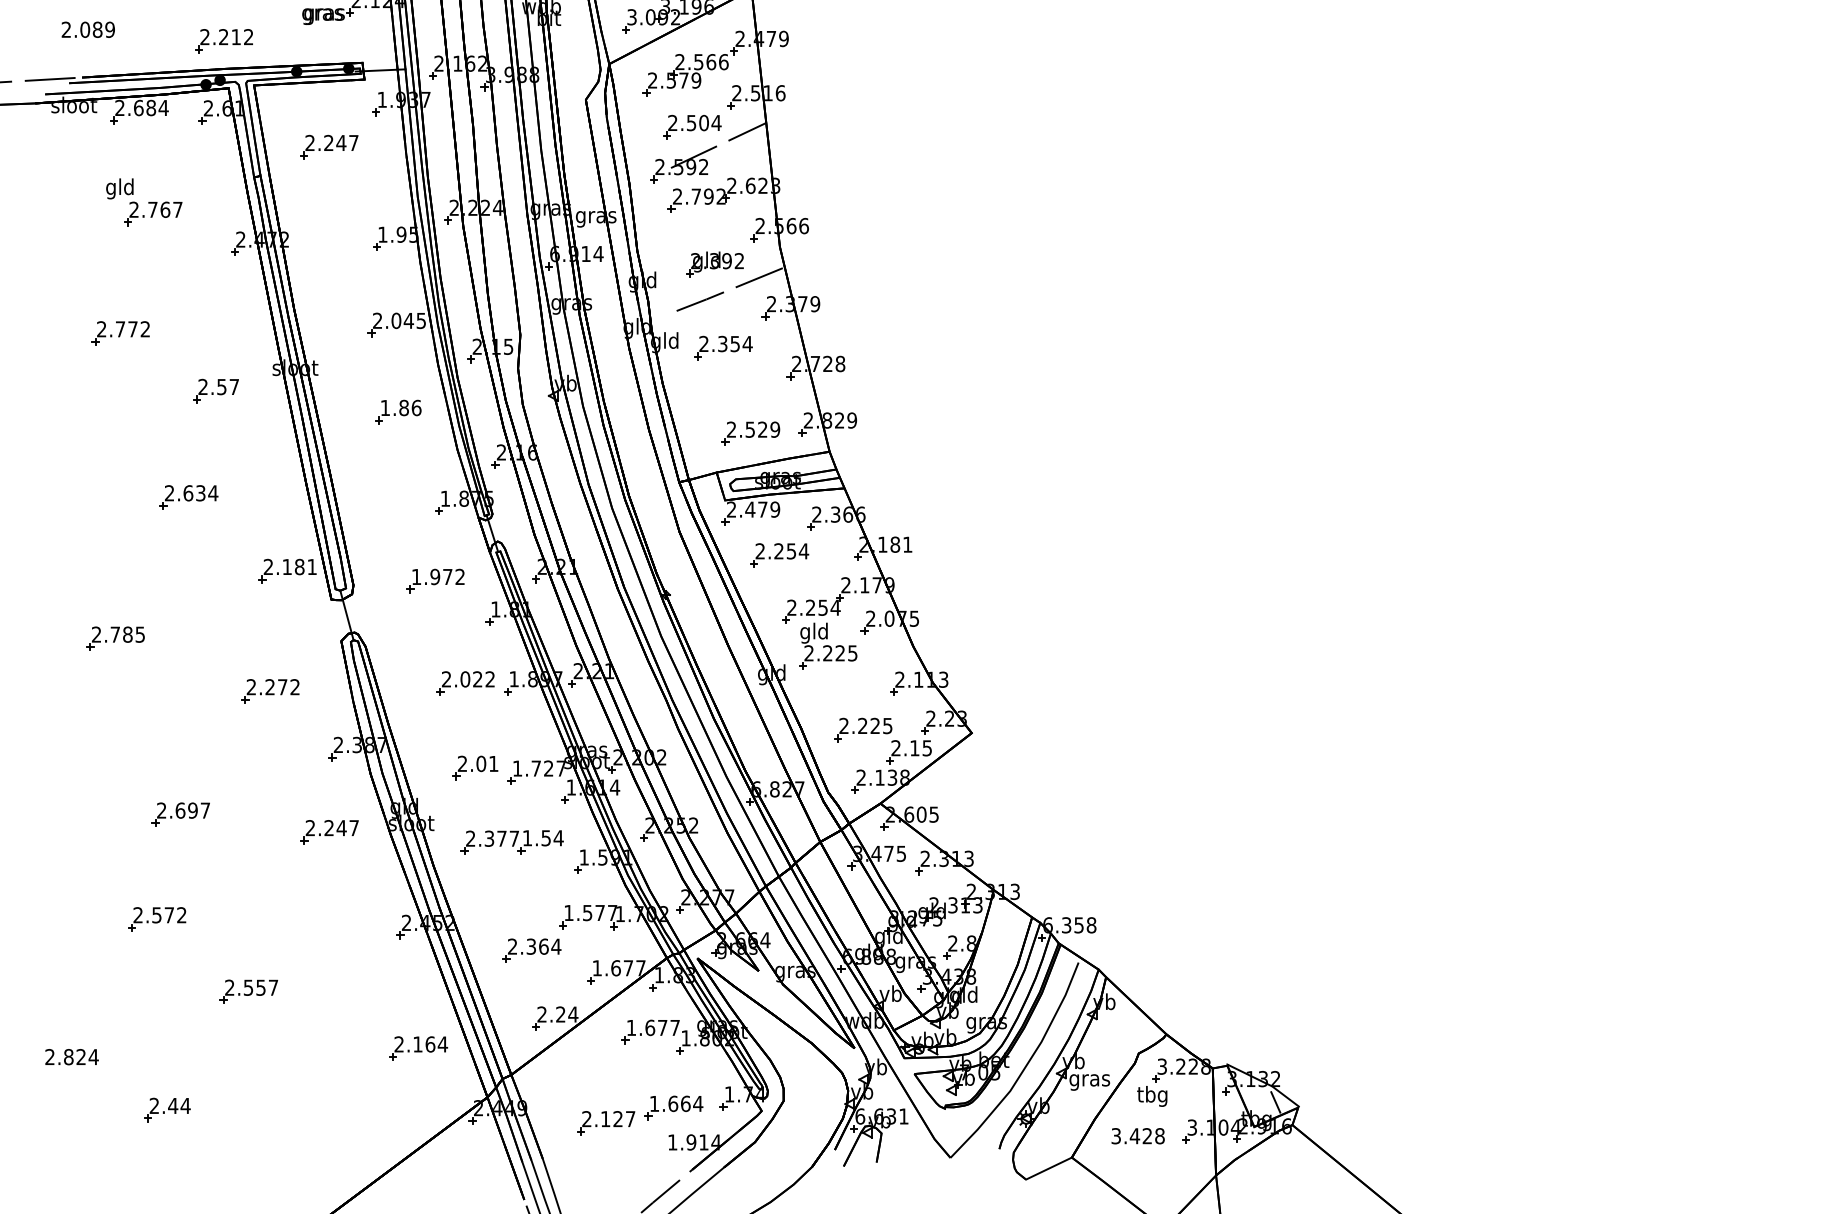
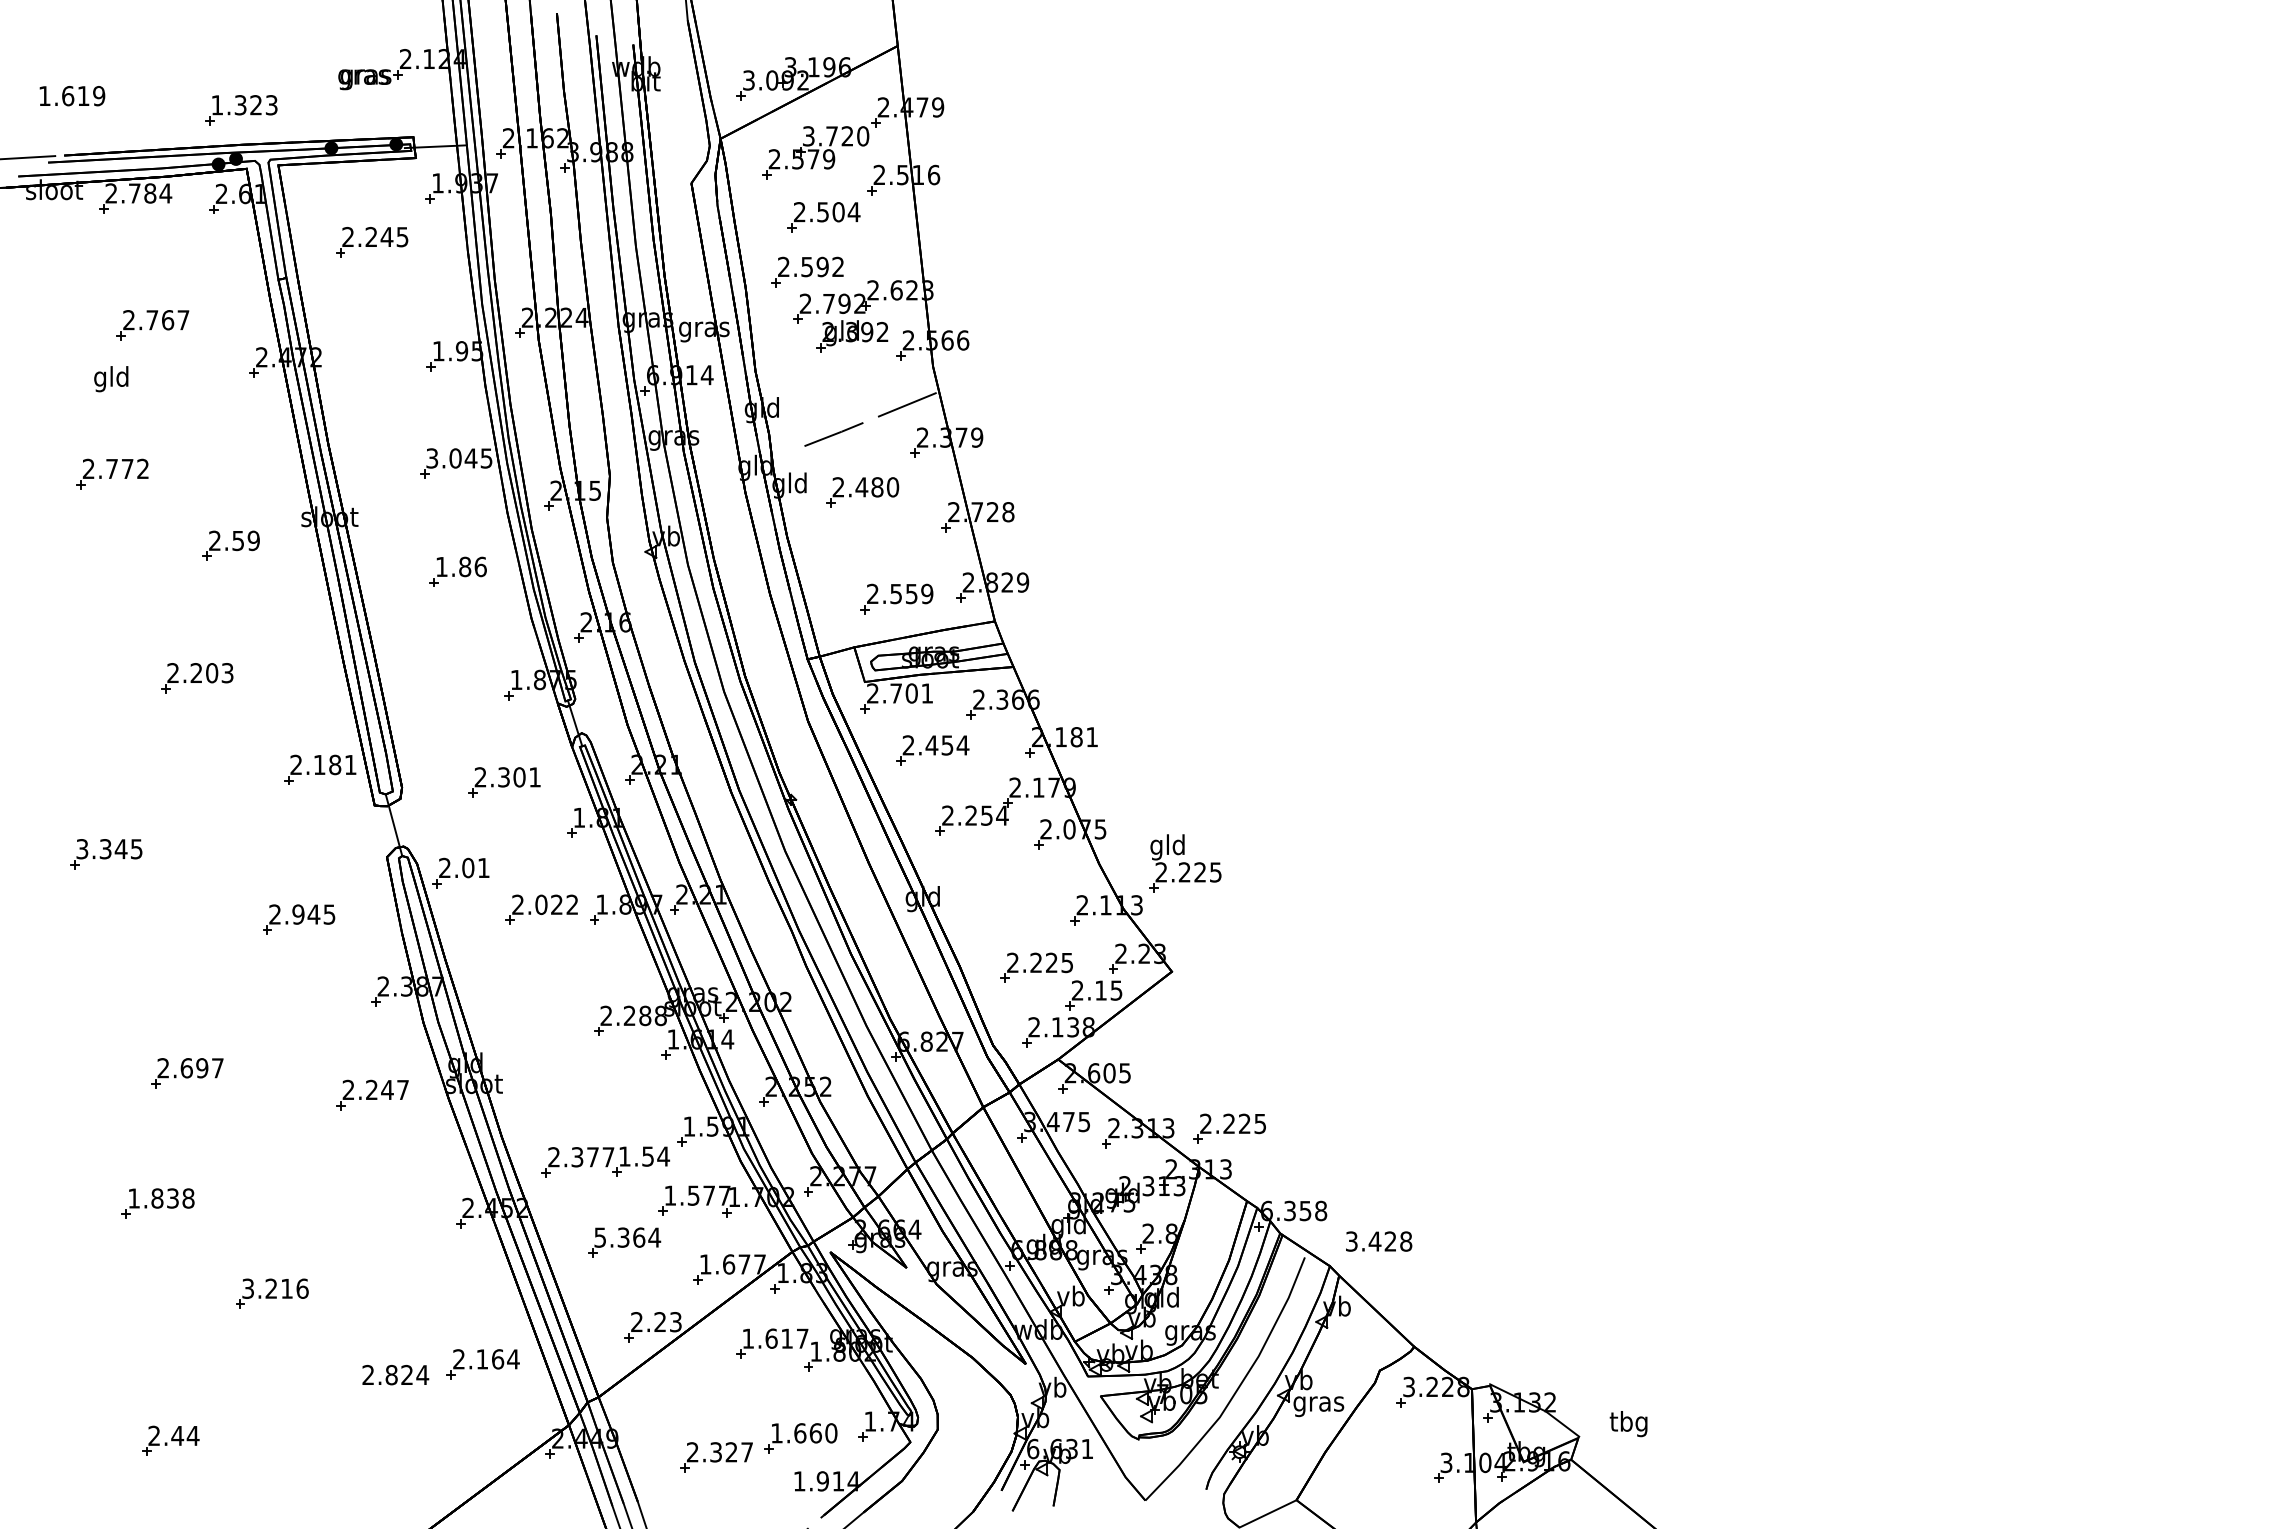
text: (81, 29) -> (63, 95), 2.089 -> 1.619
text: (226, 37) -> (244, 105), 2.212 -> 1.323
text: (702, 62) -> (836, 136), 2.566 -> 3.720
text: (138, 108) -> (134, 193), 2.684 -> 2.784
text: (353, 143) -> (402, 237), 2.247 -> 2.245
line: (718, 145) -> (856, 240), removed
text: (120, 189) -> (111, 379), moved
part: (715, 264) -> (852, 336), moved
text: (377, 320) -> (432, 458), 2.045 -> 3.045
text: (735, 344) -> (877, 487), 2.354 -> 2.480
text: (234, 386) -> (253, 540), 2.57 -> 2.59
text: (762, 429) -> (911, 593), 2.529 -> 2.559
text: (201, 493) -> (212, 673), 2.634 -> 2.203
text: (762, 509) -> (911, 693), 2.479 -> 2.701
text: (778, 551) -> (931, 745), 2.254 -> 2.454
text: (438, 577) -> (507, 777), 1.972 -> 2.301
text: (112, 634) -> (101, 849), 2.785 -> 3.345
part: (828, 646) -> (1185, 863), moved
text: (282, 687) -> (313, 914), 2.272 -> 2.945
part: (475, 767) -> (460, 872), moved
text: (539, 768) -> (633, 1015), 1.727 -> 2.288
part: (512, 842) -> (605, 1161), moved
part: (1018, 859) -> (1229, 1128), added
text: (160, 915) -> (161, 1198), 2.572 -> 1.838
text: (512, 946) -> (599, 1237), 2.364 -> 5.364
text: (251, 987) -> (275, 1288), 2.557 -> 3.216
text: (573, 1014) -> (675, 1322), 2.24 -> 2.23
text: (662, 1027) -> (786, 1338), 1.677 -> 1.617
text: (71, 1057) -> (395, 1375), moved
text: (1152, 1096) -> (1628, 1424), moved
line: (1275, 1102) -> (1550, 1431), removed
text: (697, 1104) -> (830, 1433), 1.664 -> 1.660
text: (605, 1119) -> (715, 1452), 2.127 -> 2.327
text: (1138, 1136) -> (1379, 1241), moved

